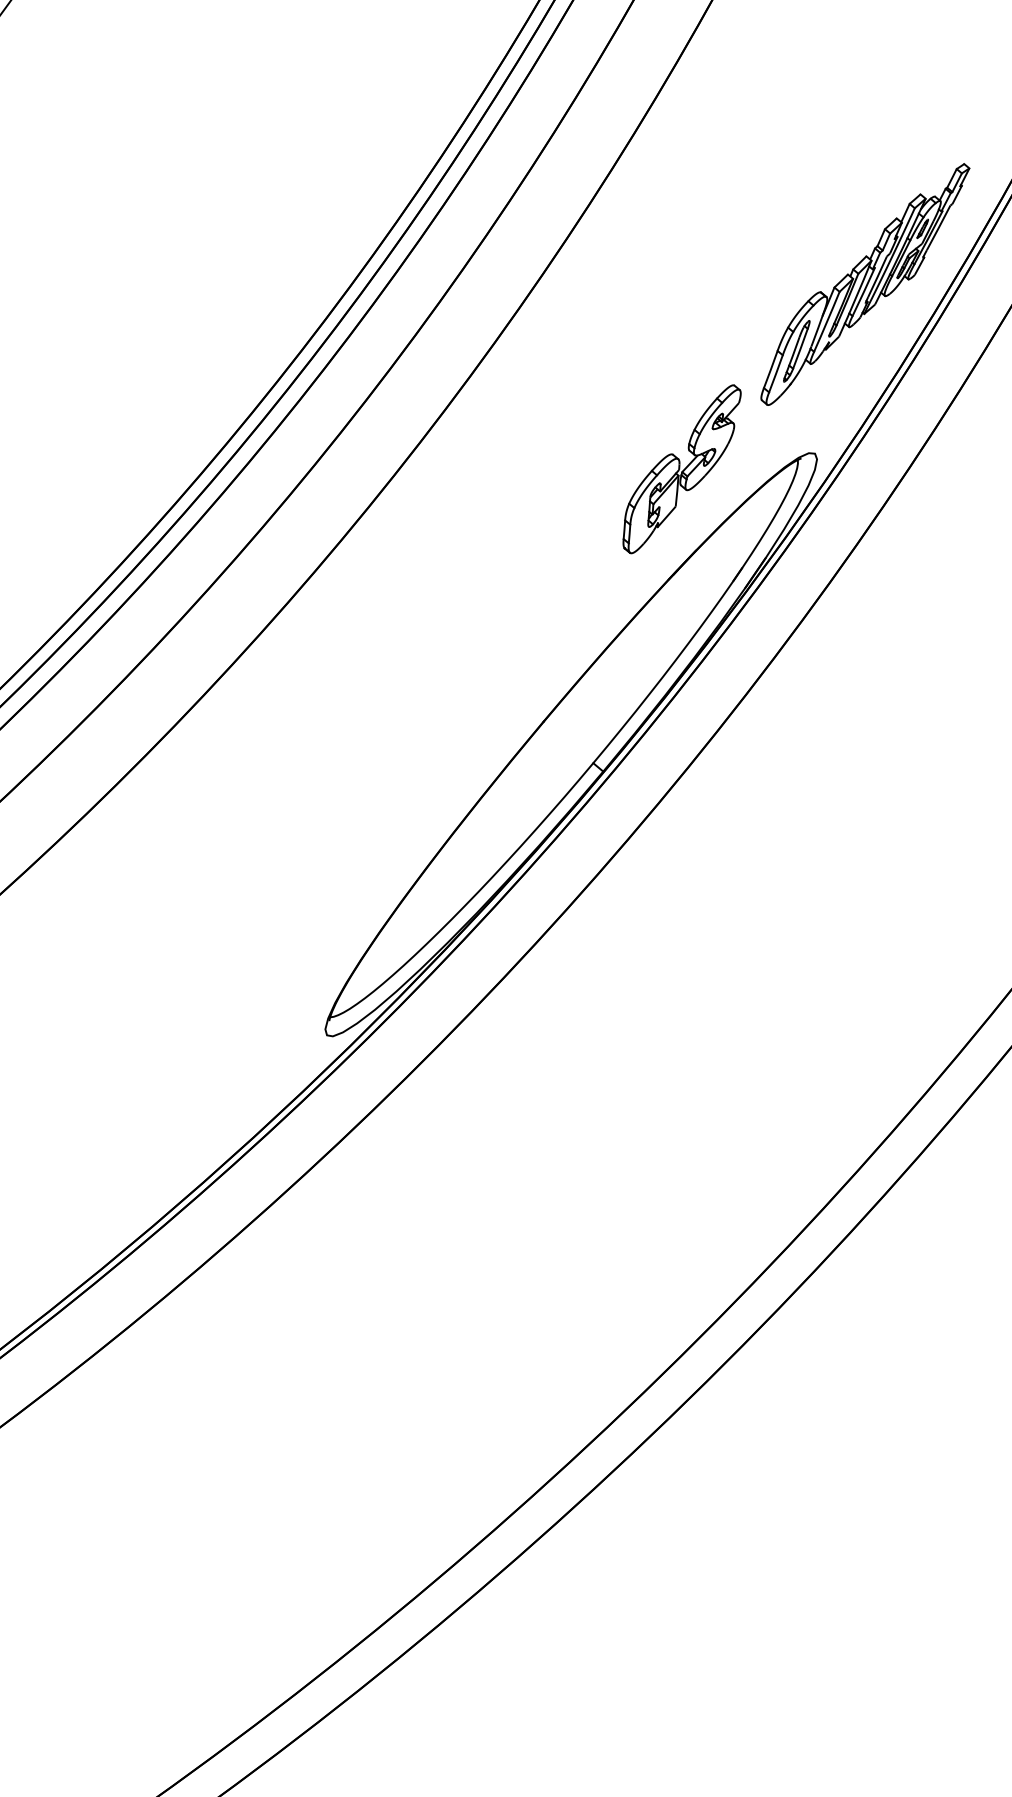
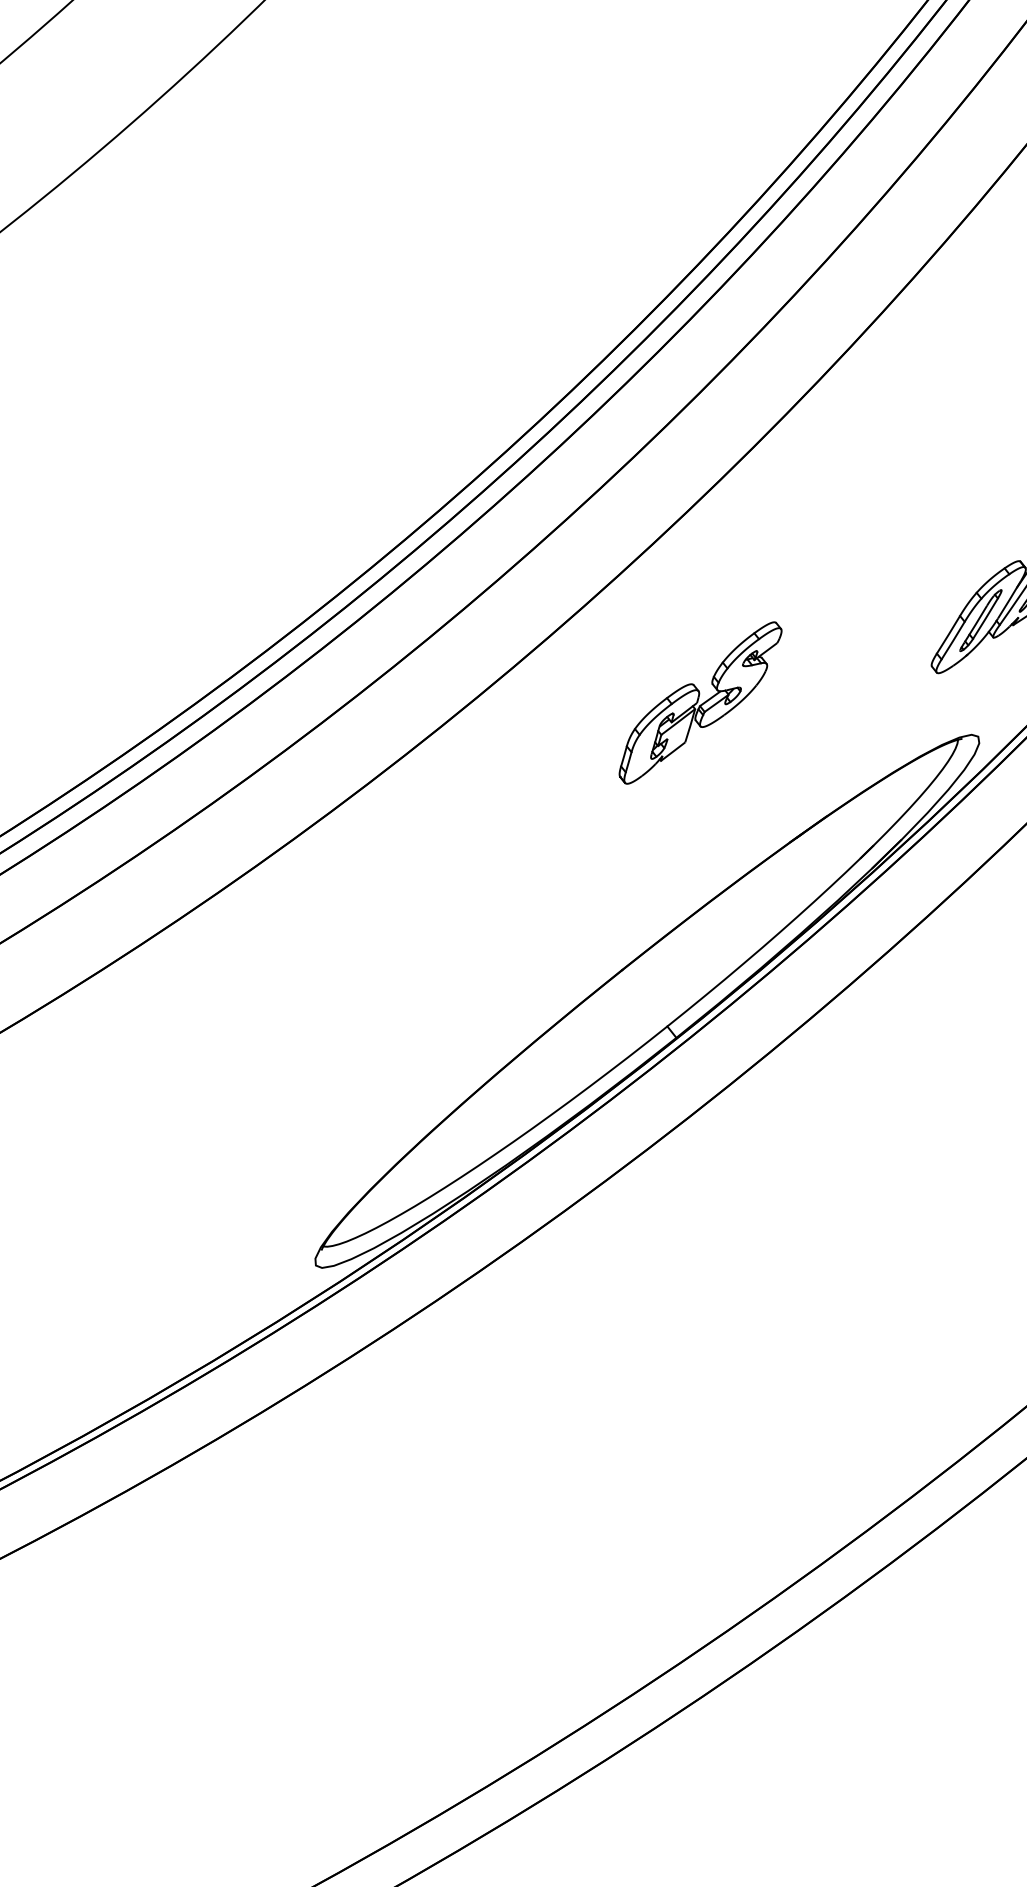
part: (681, 469) -> (699, 703), moved

